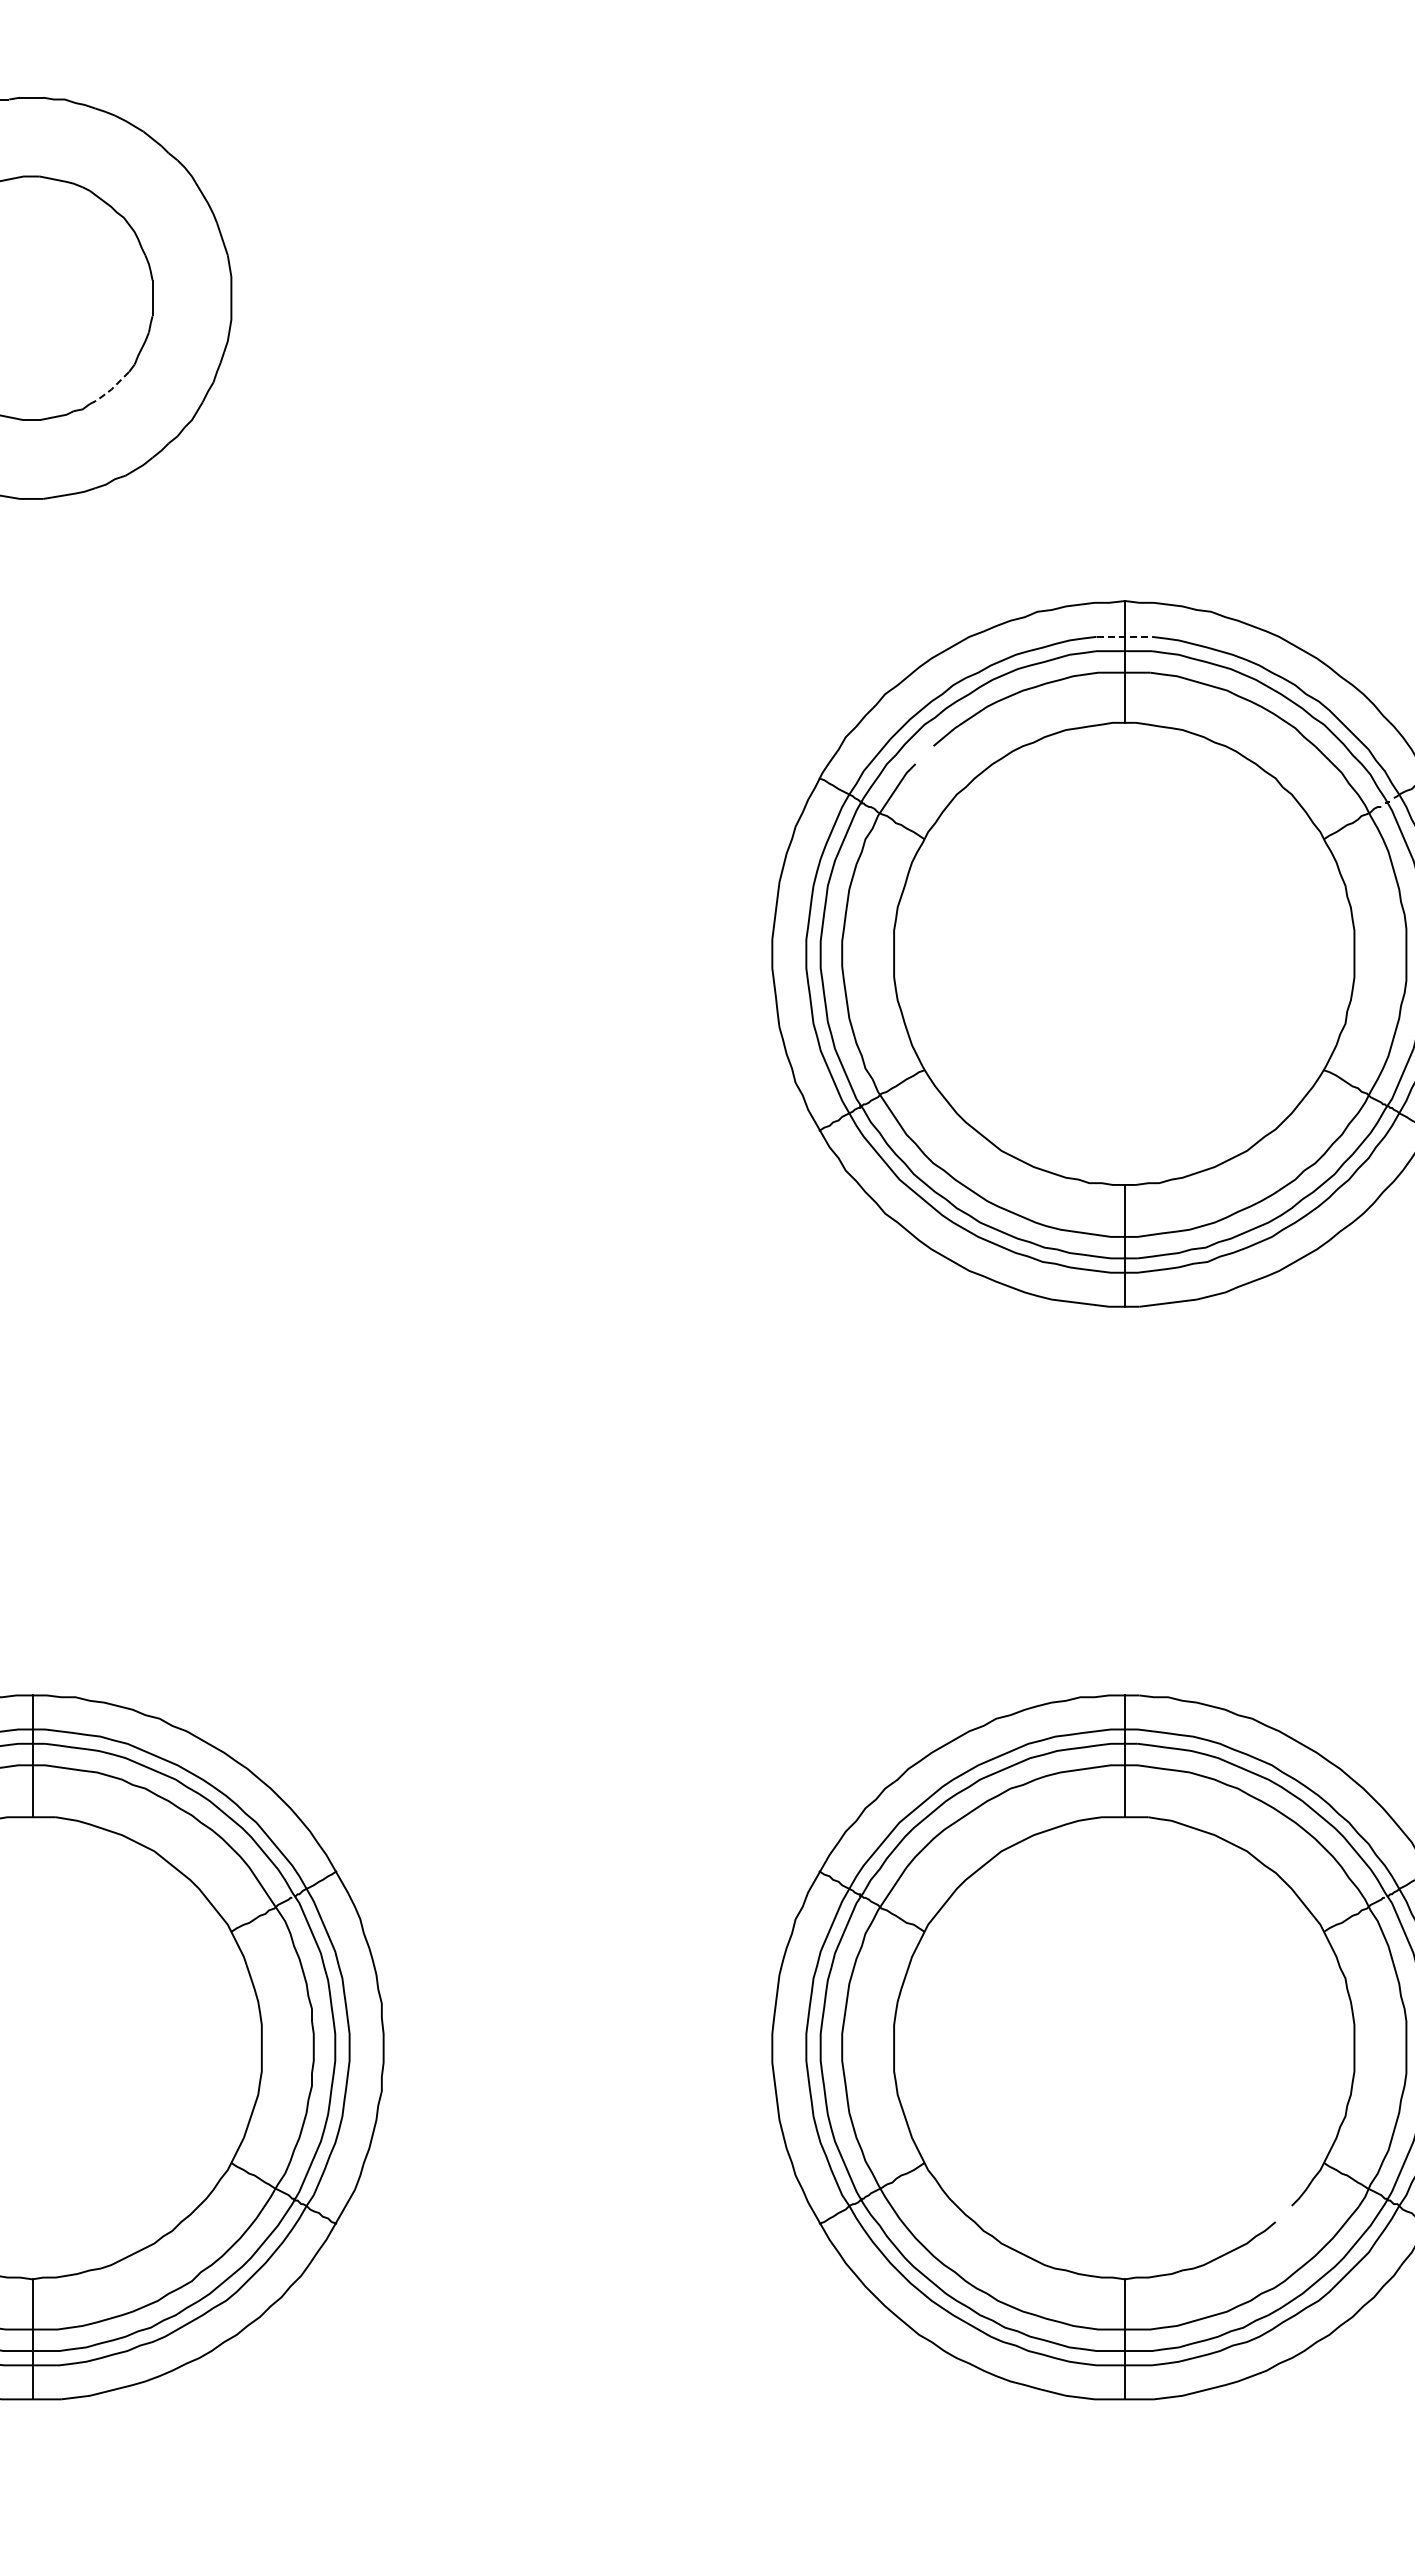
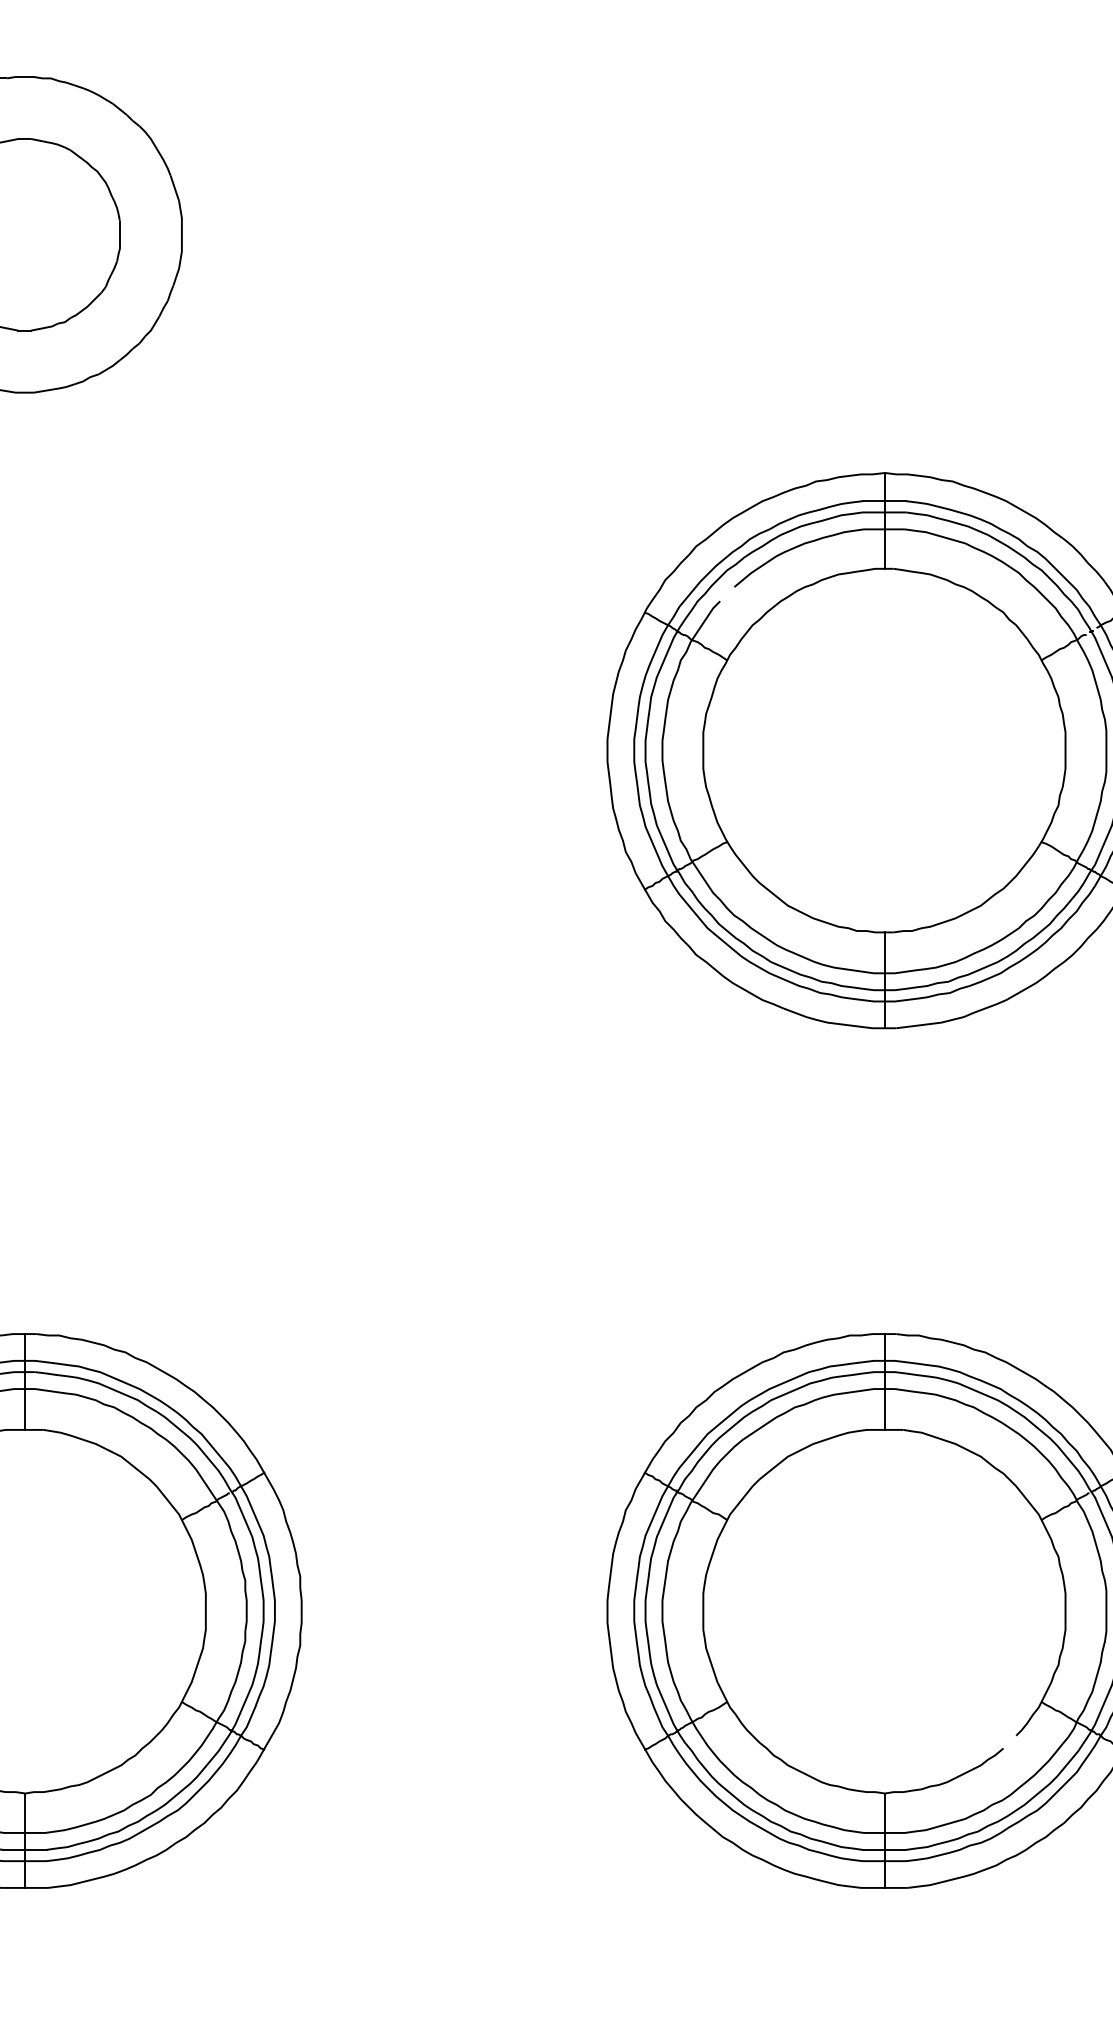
line: (111, 389) -> (87, 306), dashed -> solid
line: (1124, 636) -> (884, 500), dashed -> solid

